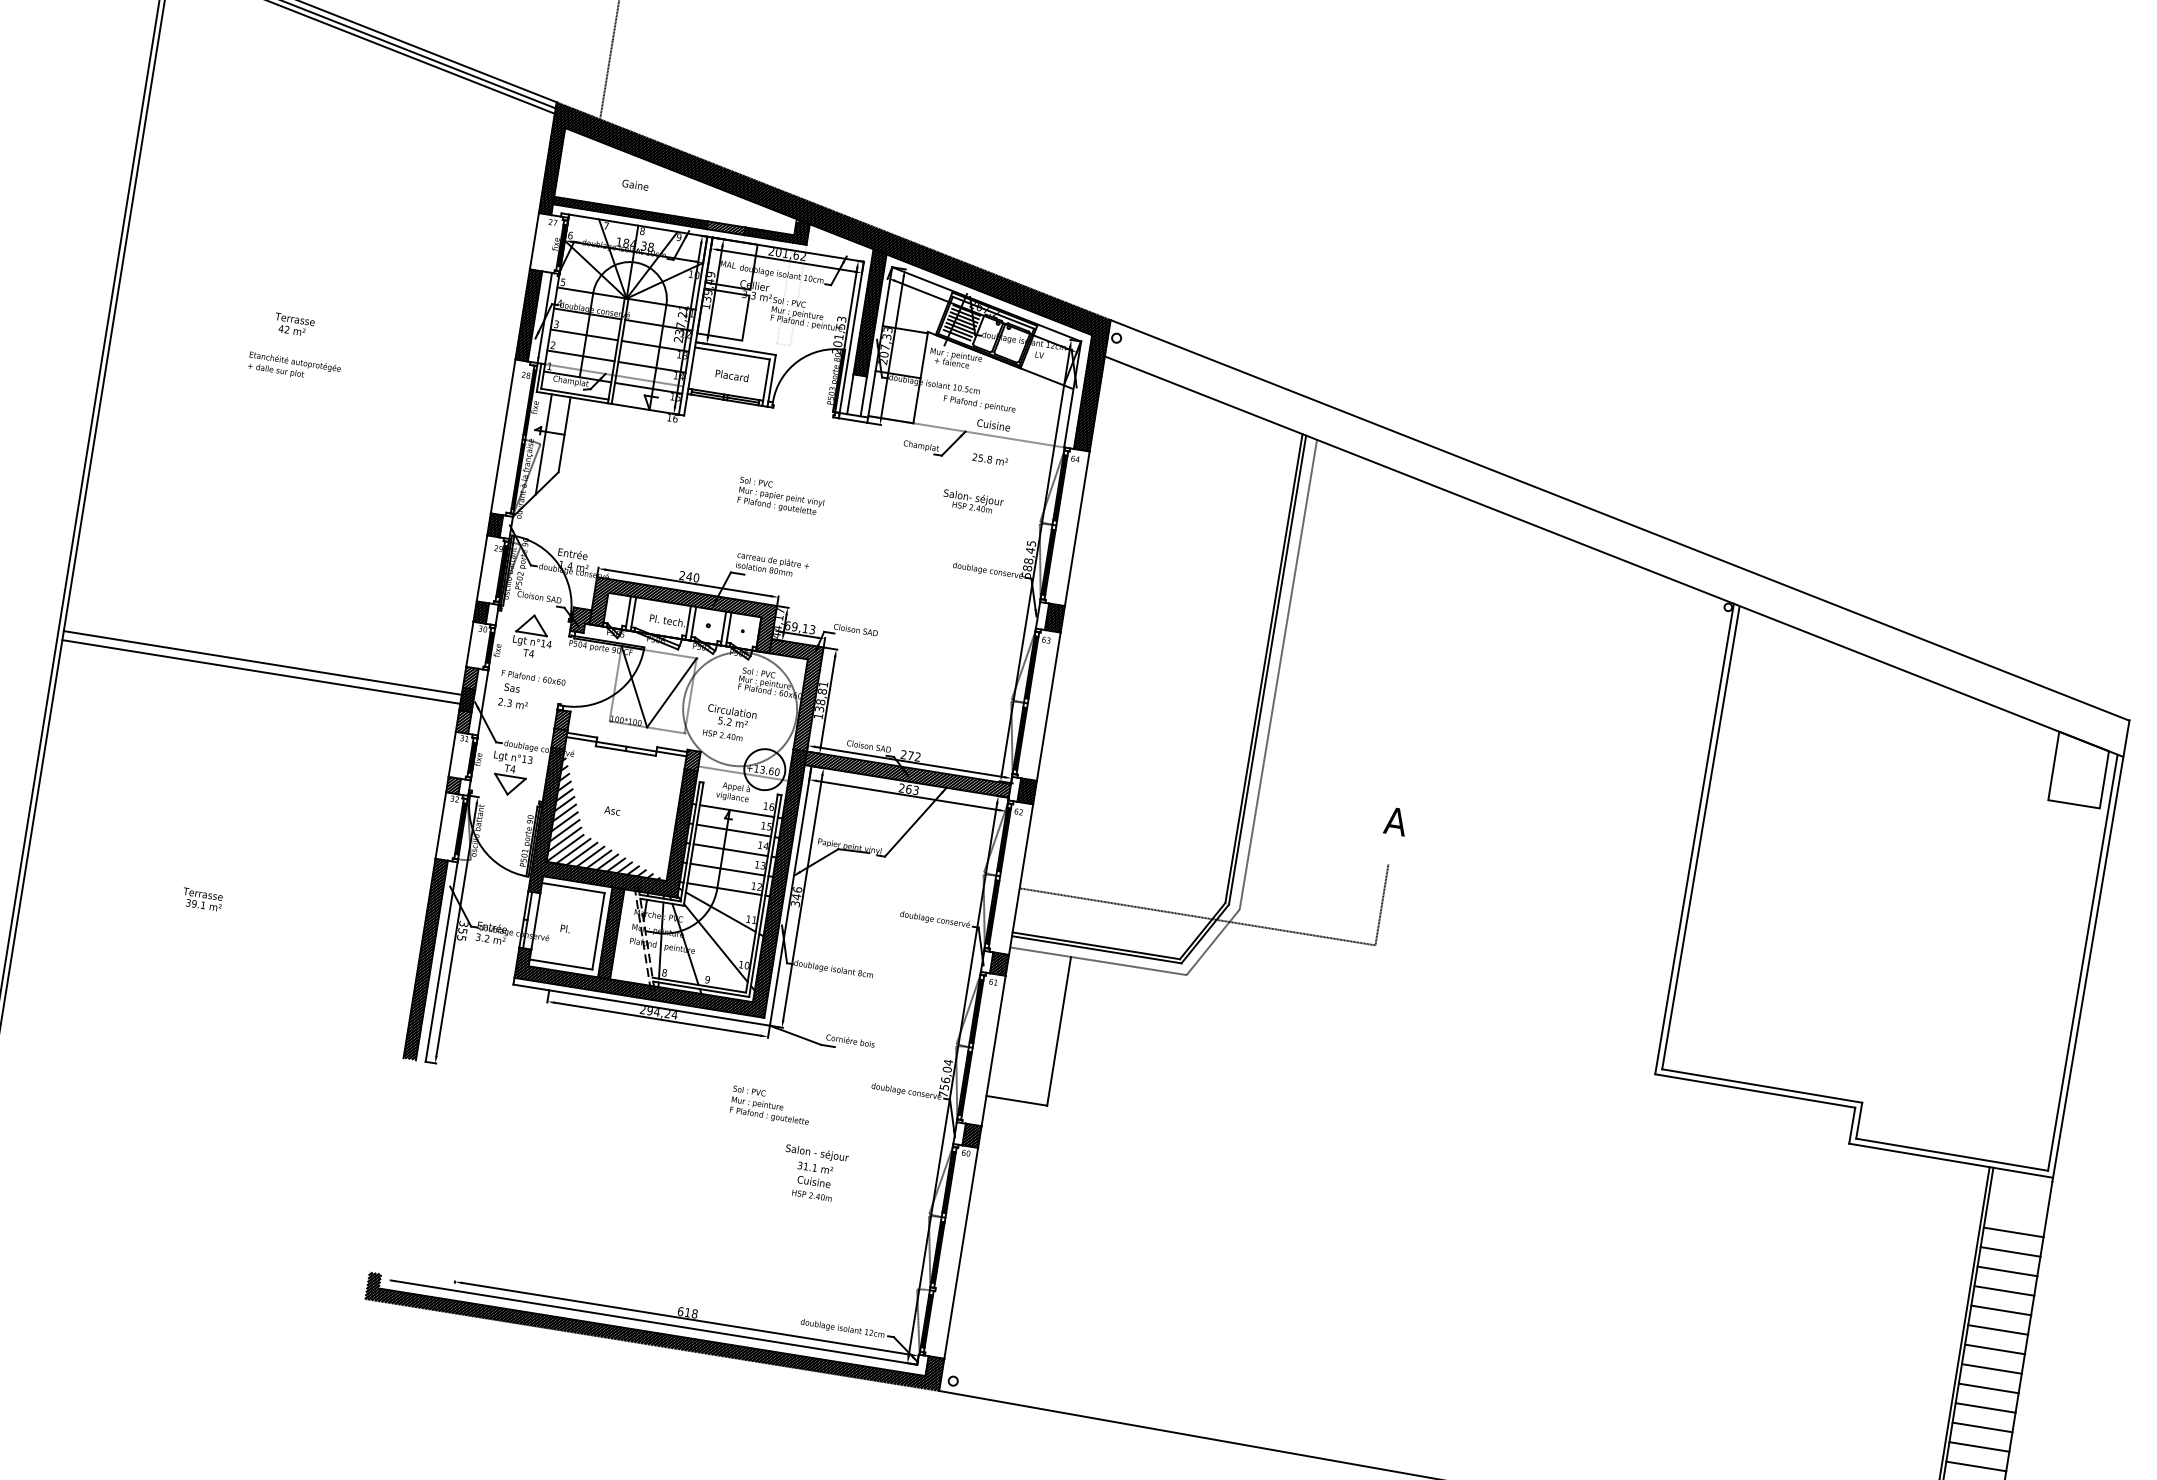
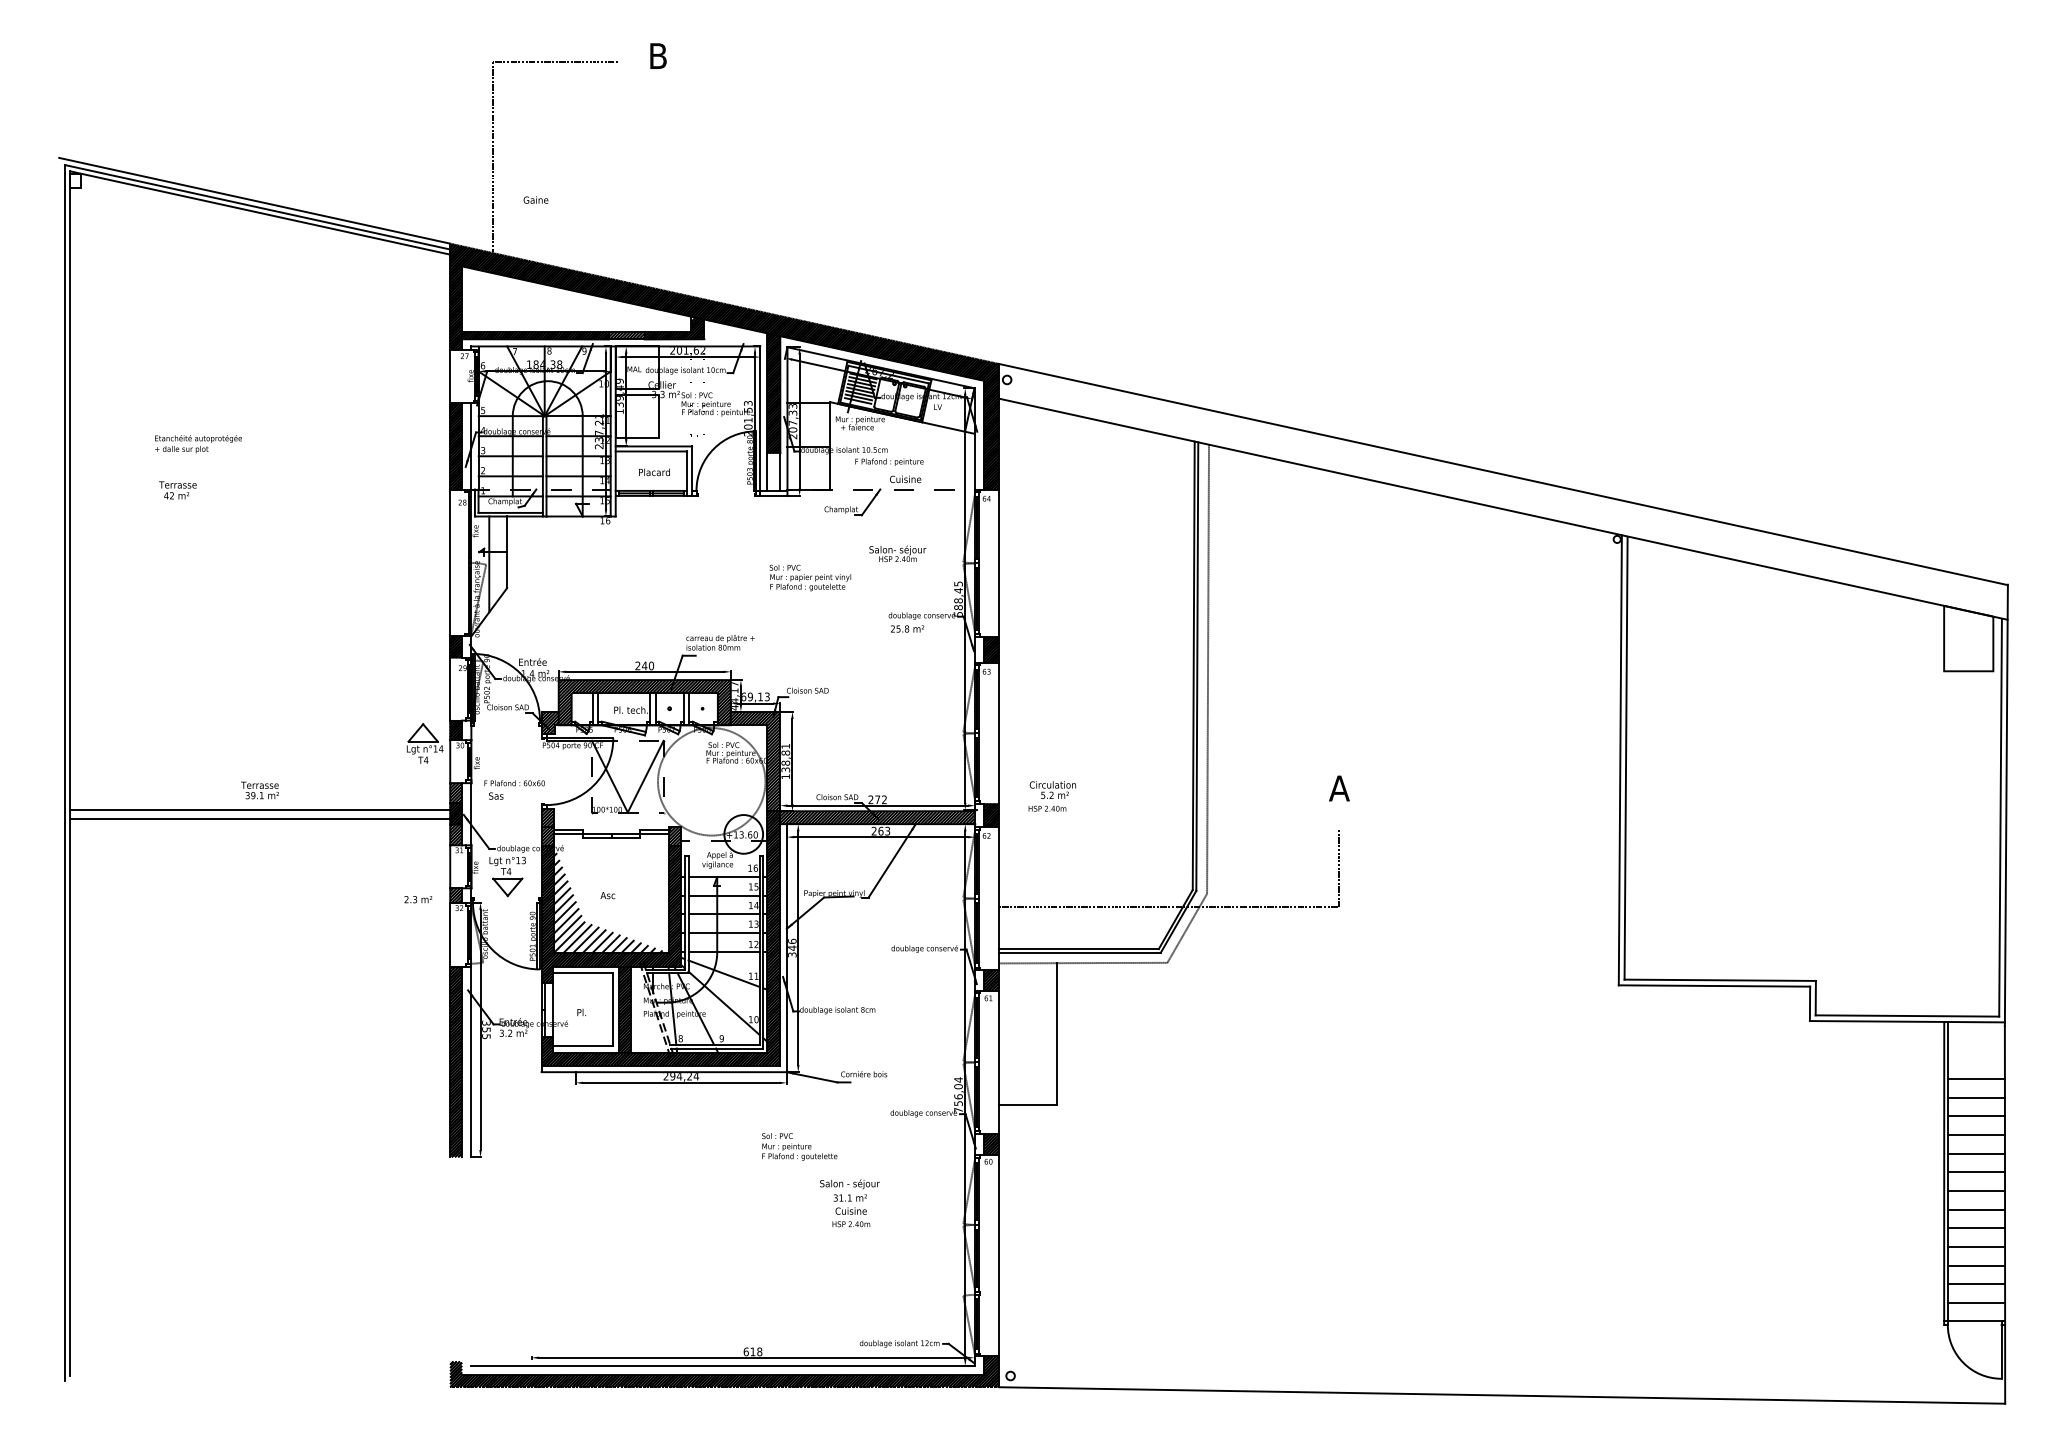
text: (635, 184) -> (535, 199), moved
text: (293, 325) -> (177, 490), moved
text: (294, 368) -> (198, 444), moved
text: (990, 459) -> (907, 628), moved
text: (781, 496) -> (810, 577), moved
part: (532, 635) -> (424, 743), moved
text: (513, 703) -> (418, 899), moved
text: (729, 723) -> (1051, 796), moved
text: (201, 899) -> (259, 790), moved

